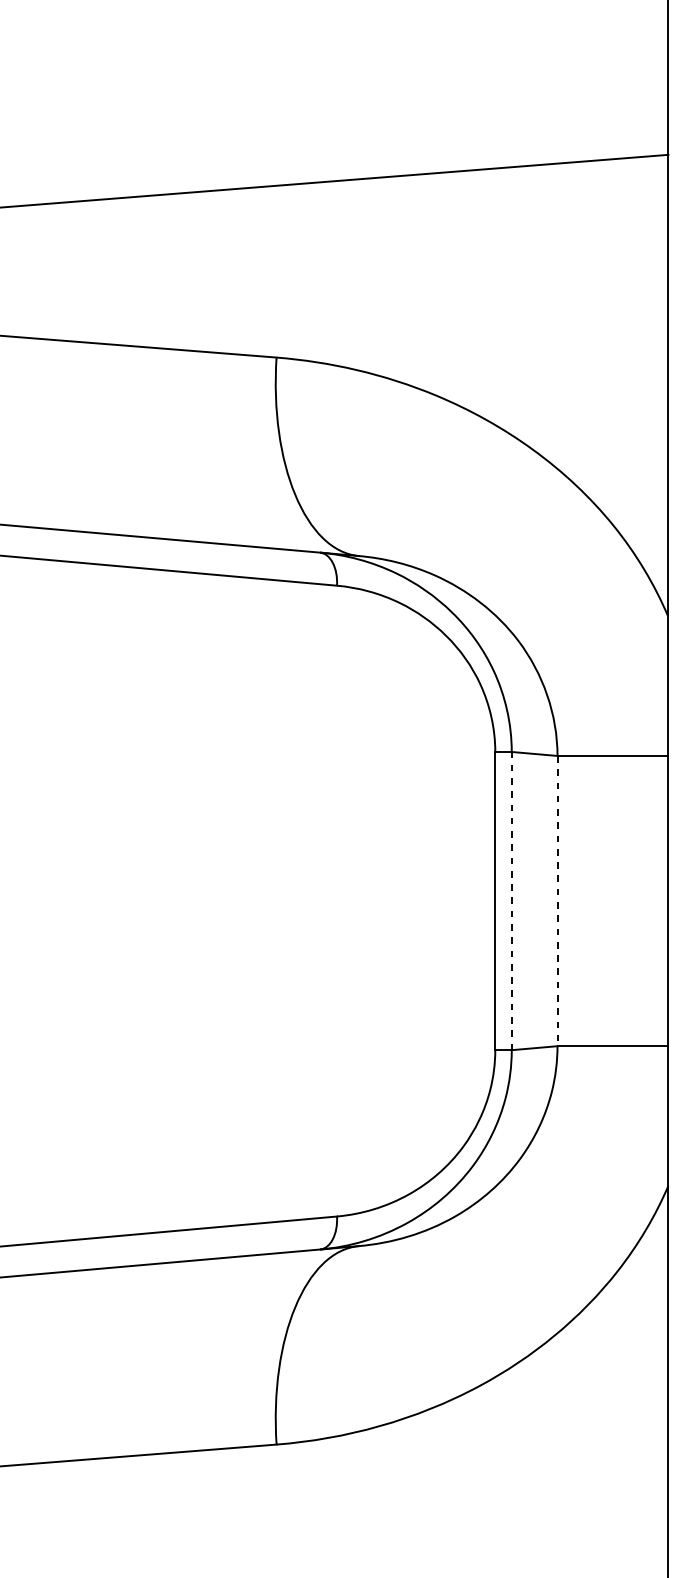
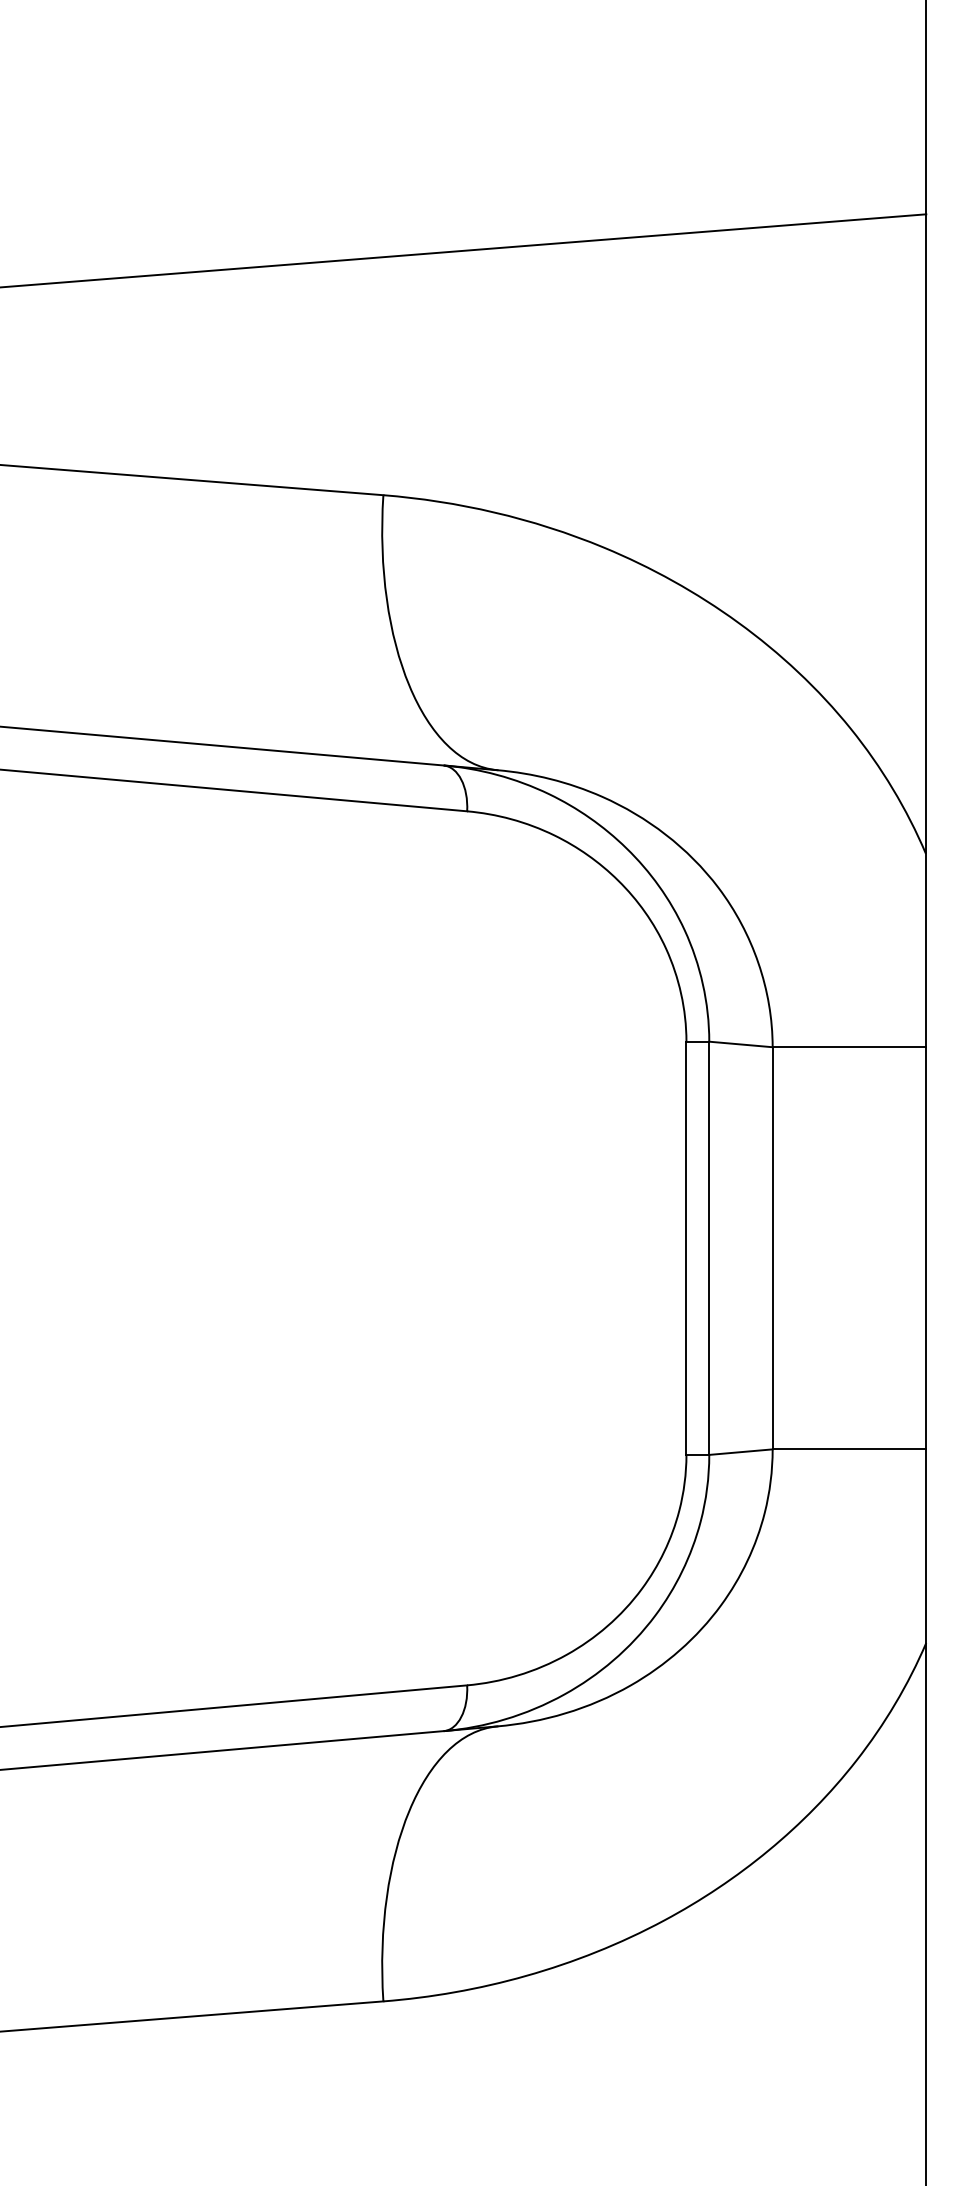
line: (511, 901) -> (709, 1248), dashed -> solid
line: (557, 901) -> (772, 1248), dashed -> solid

